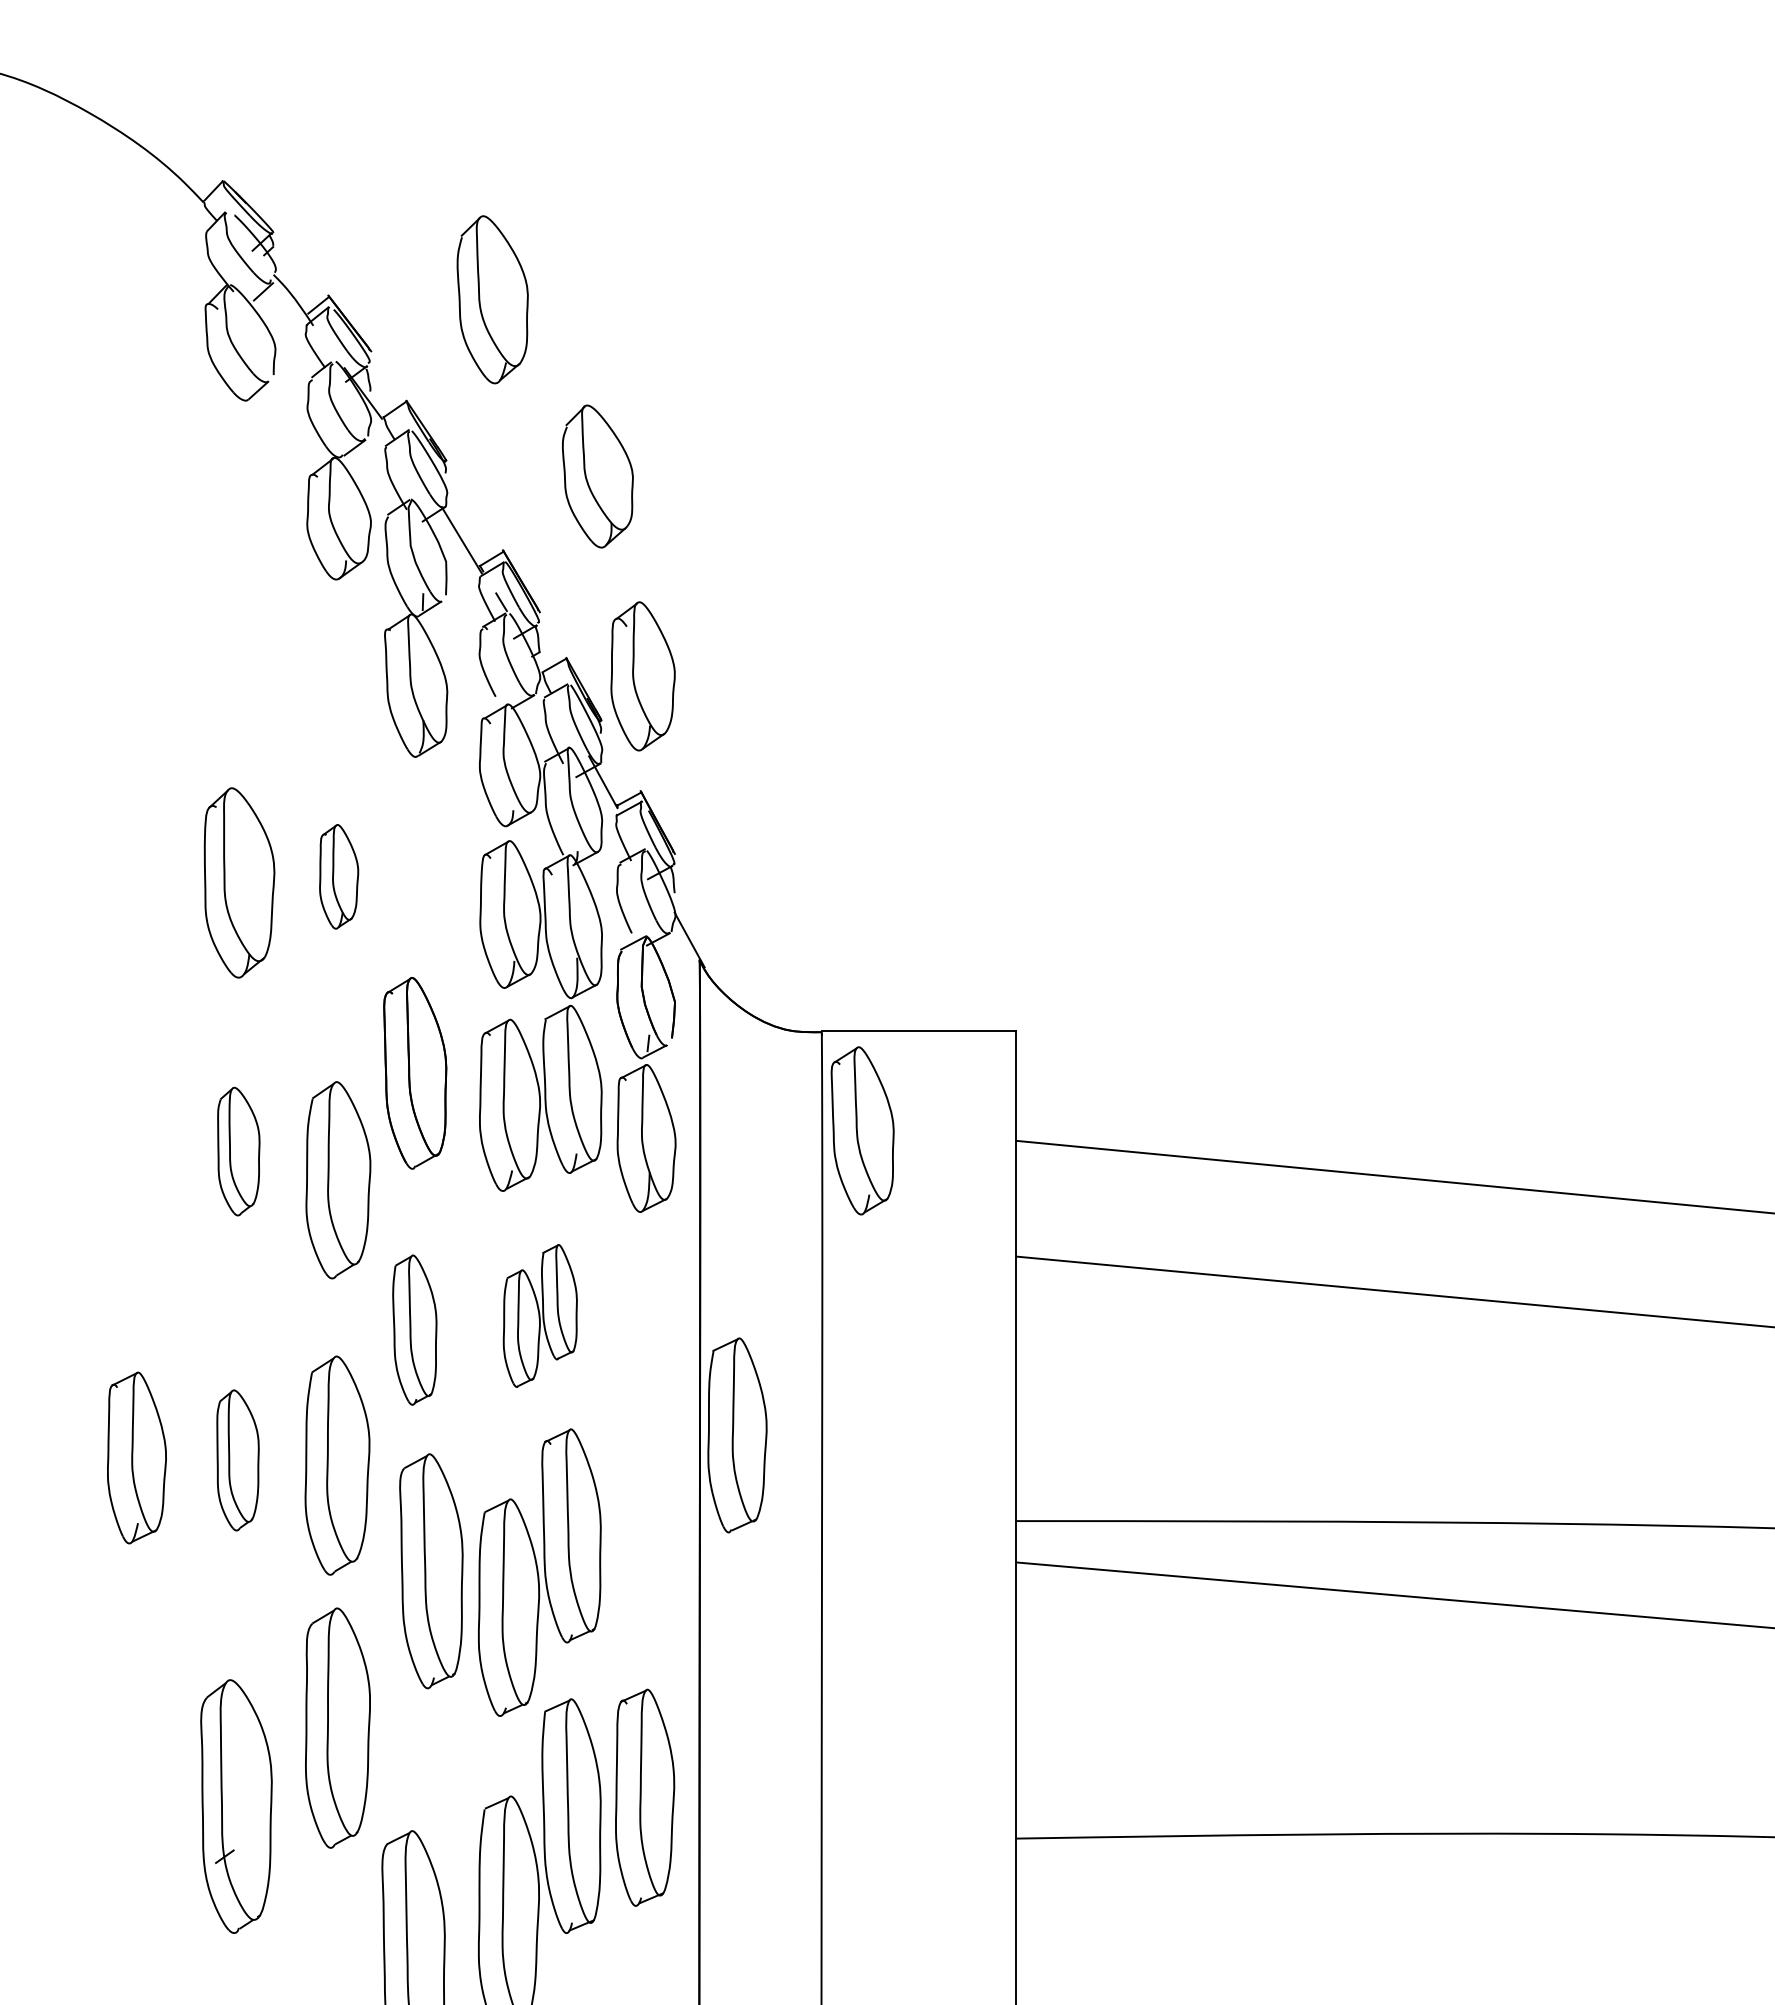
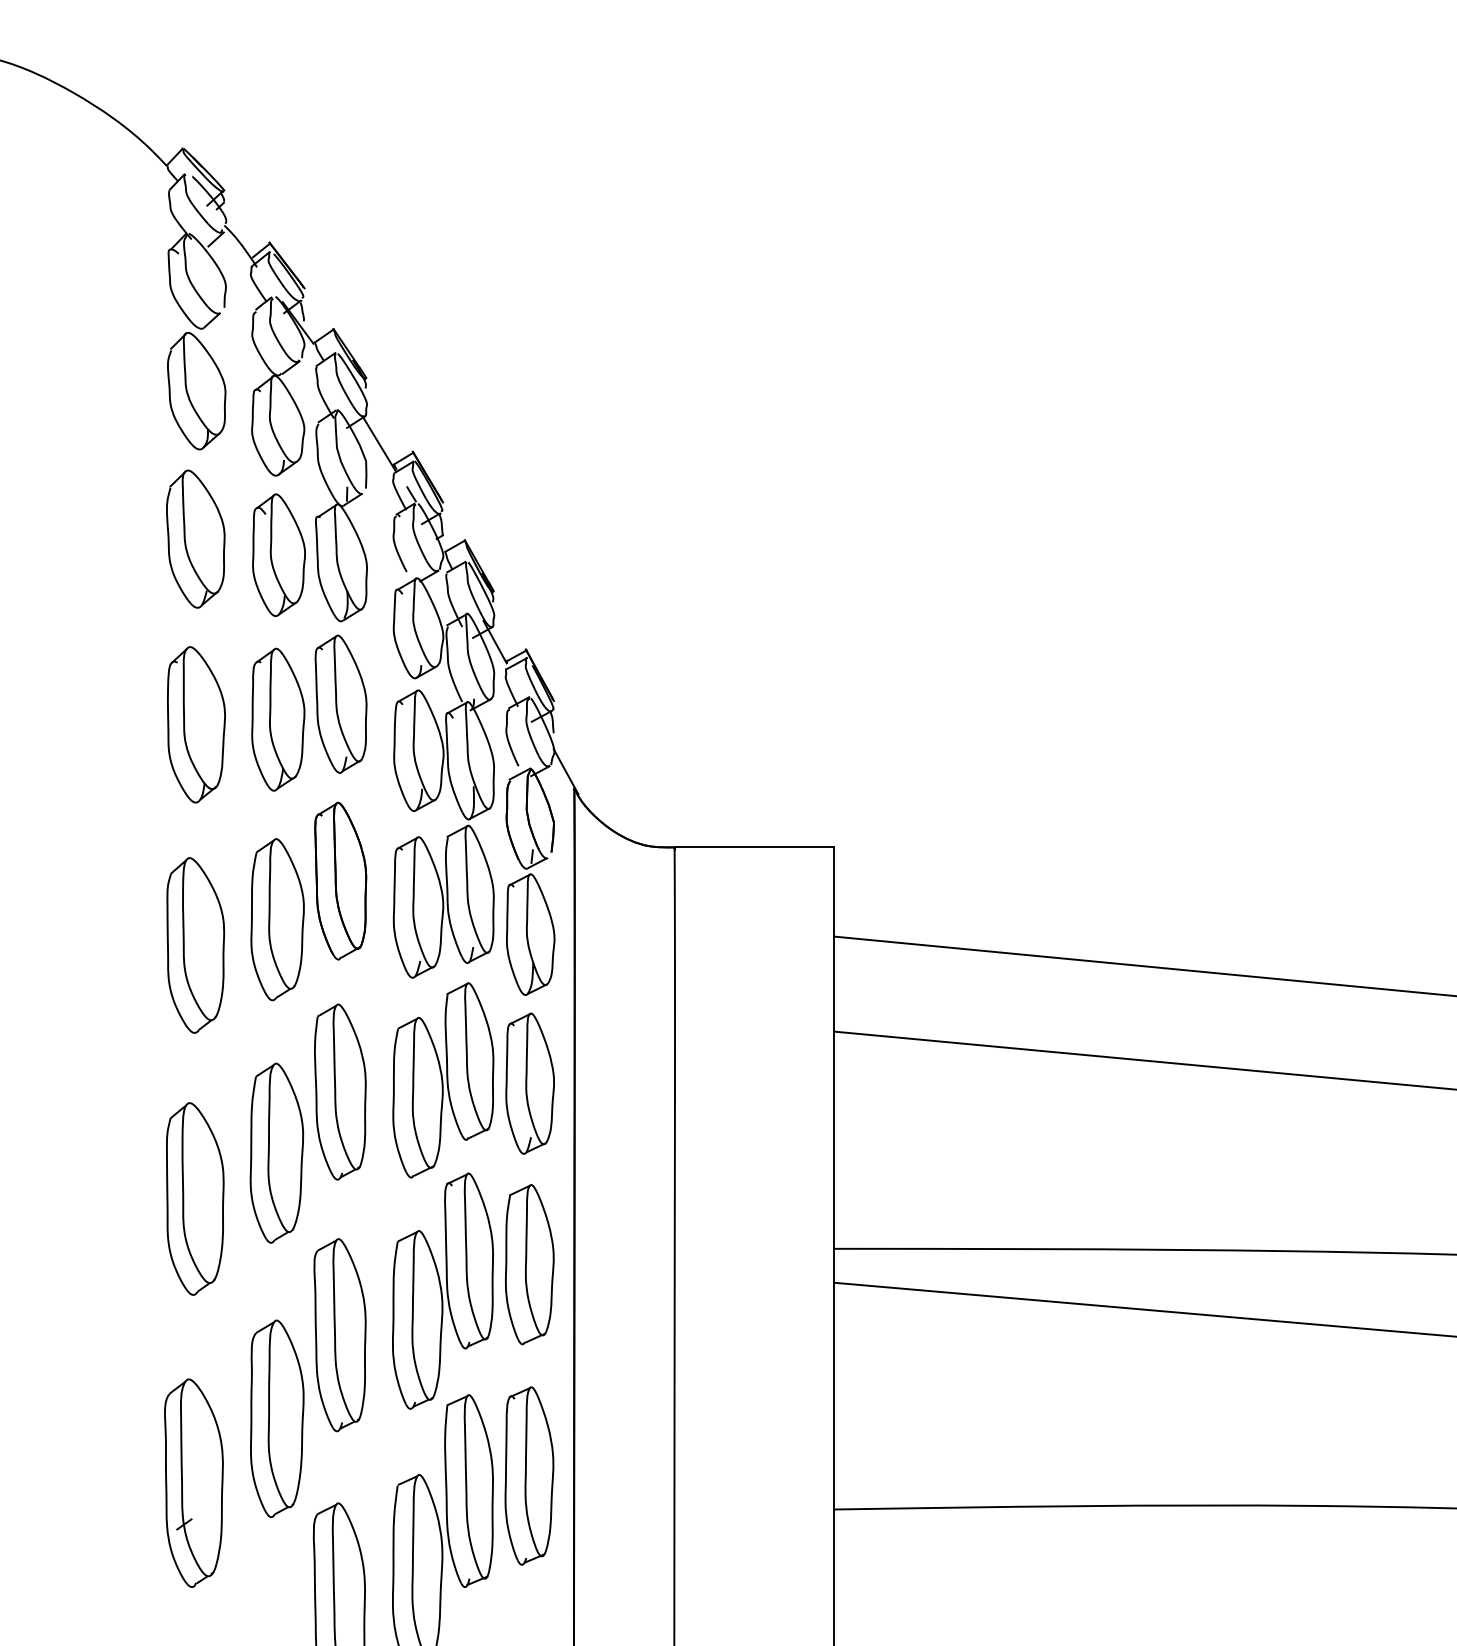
part: (492, 299) -> (195, 538), moved
part: (597, 476) -> (196, 391), moved
part: (642, 676) -> (278, 555), moved
part: (338, 876) -> (277, 719), size x1.67
part: (862, 1130) -> (340, 703), moved
part: (238, 1151) -> (195, 945), size x1.67
part: (338, 1180) -> (277, 919), moved
part: (540, 1315) -> (443, 1080), size x1.67
part: (414, 1329) -> (340, 1091), size x1.43
part: (737, 1435) -> (529, 1264), moved
part: (136, 1457) -> (529, 1083), moved
part: (237, 1460) -> (194, 1199), size x1.67
part: (337, 1465) -> (276, 1153), moved
part: (431, 1571) -> (340, 1335), moved

